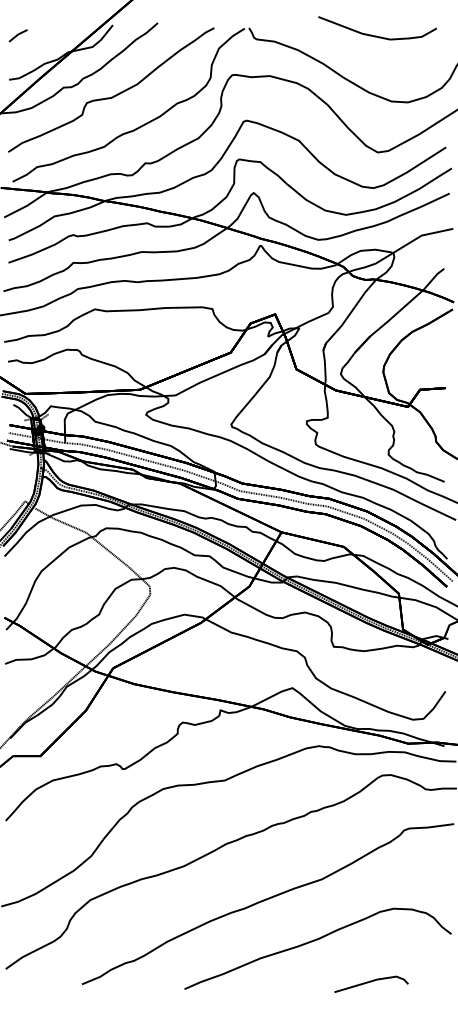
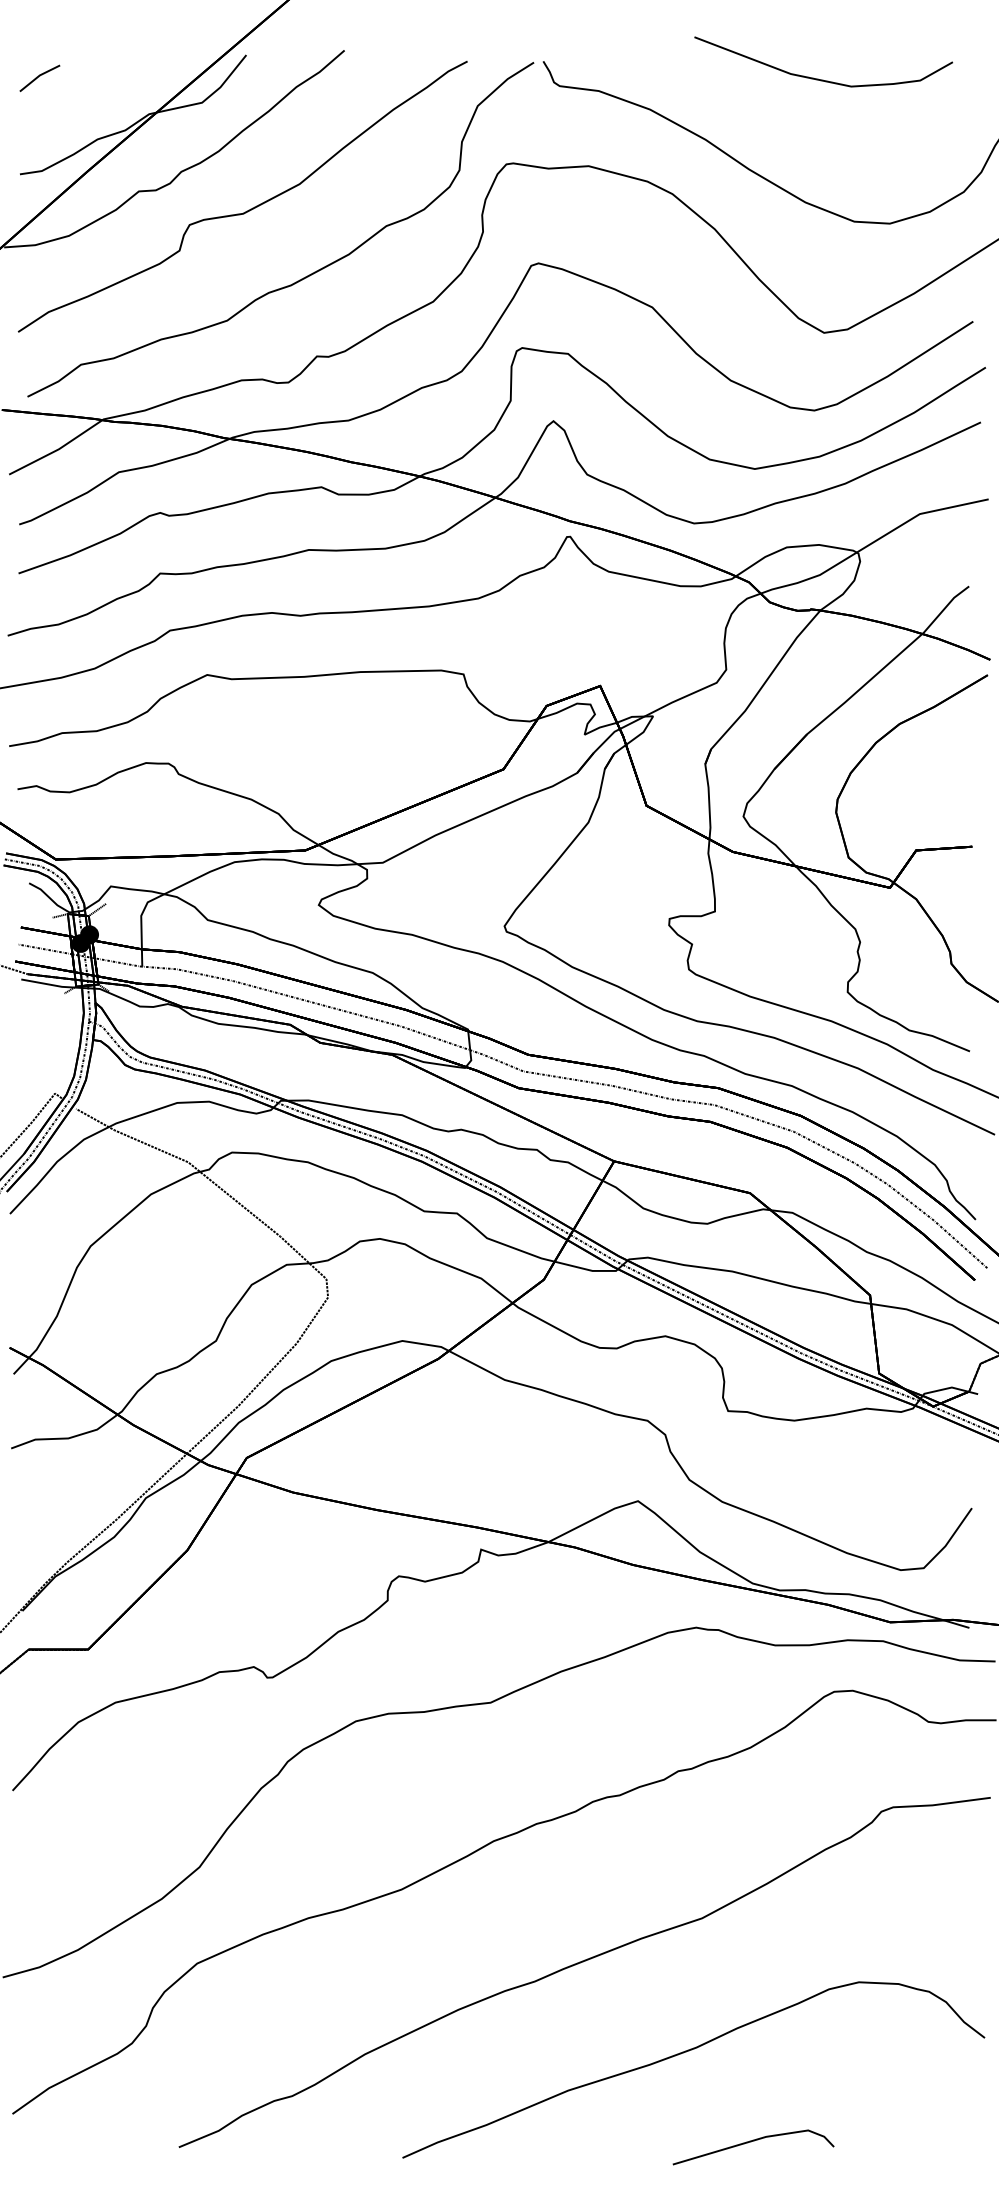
part: (371, 983) -> (753, 2145), moved

